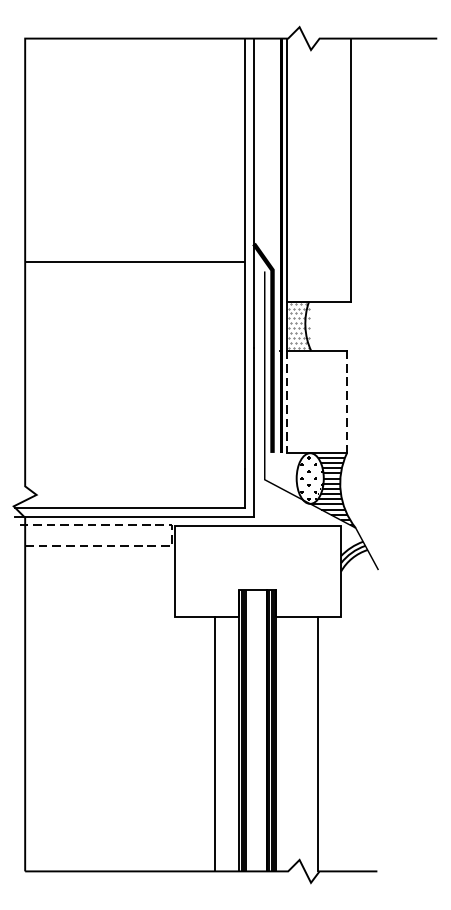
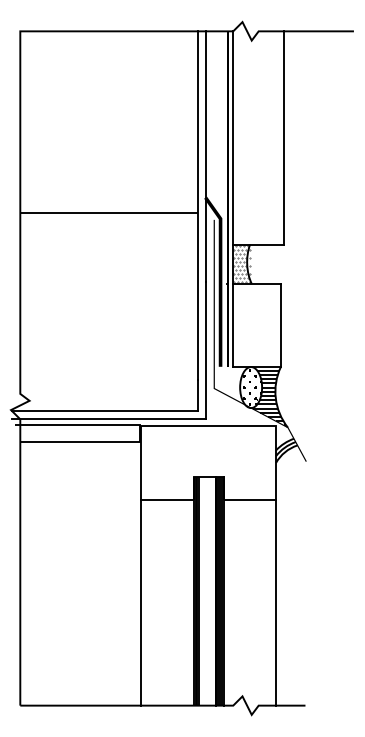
line: (287, 401) -> (232, 325), dashed -> solid
line: (346, 401) -> (280, 325), dashed -> solid
line: (172, 531) -> (139, 430), dashed -> solid
line: (215, 744) -> (141, 602), moved
line: (318, 744) -> (276, 602), moved

